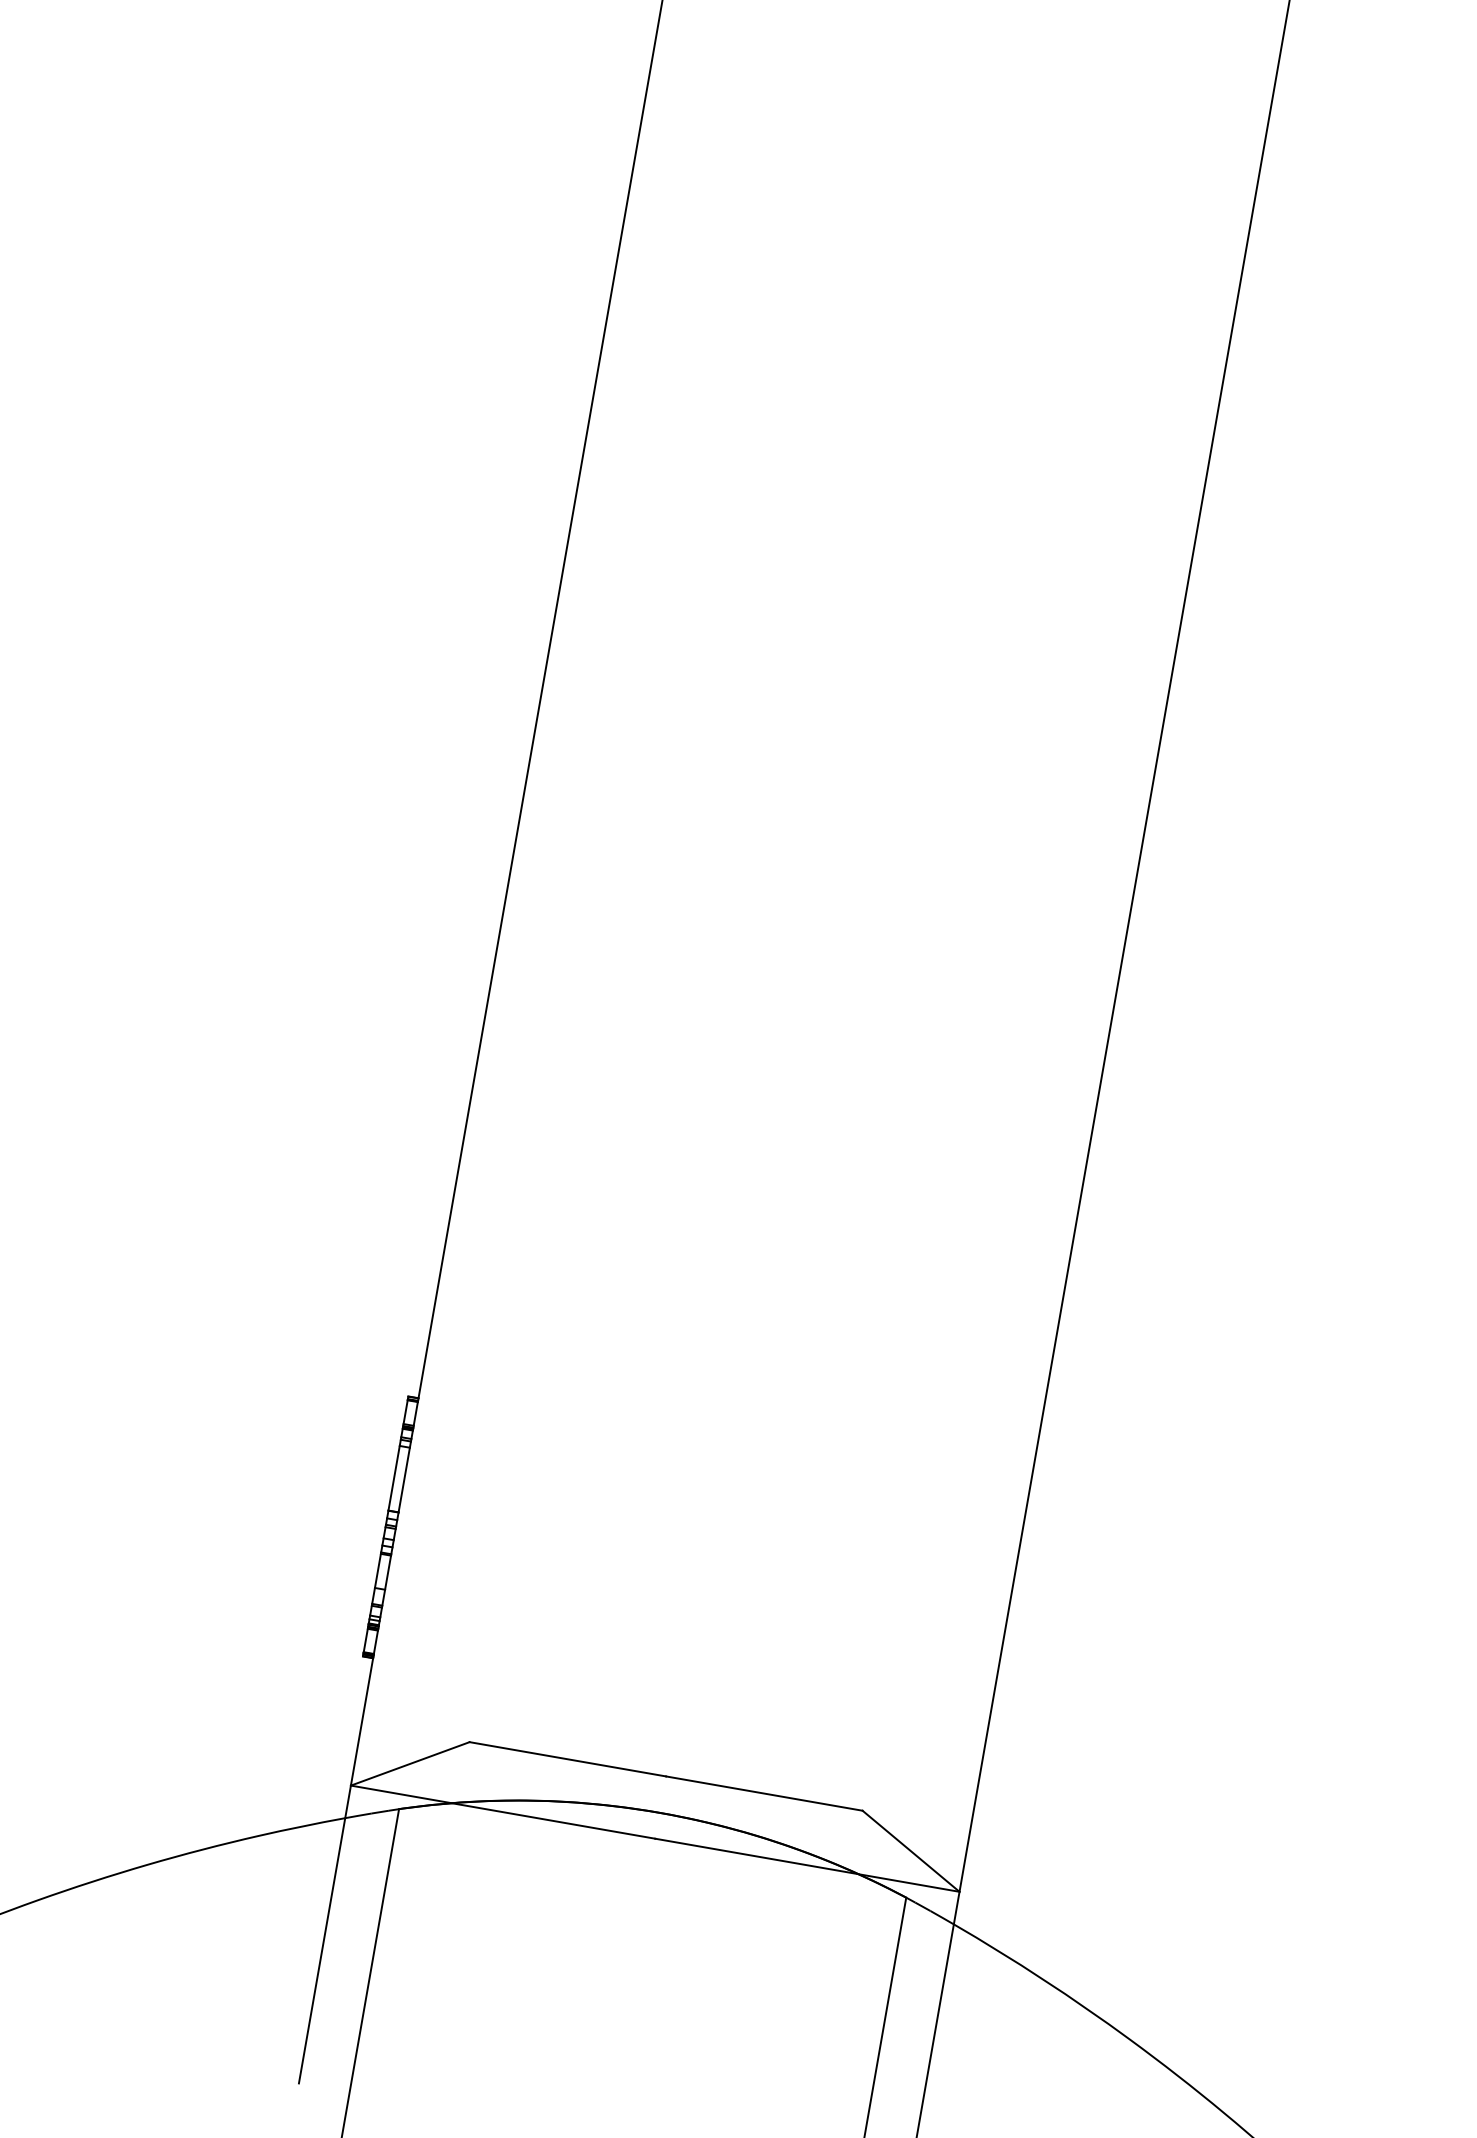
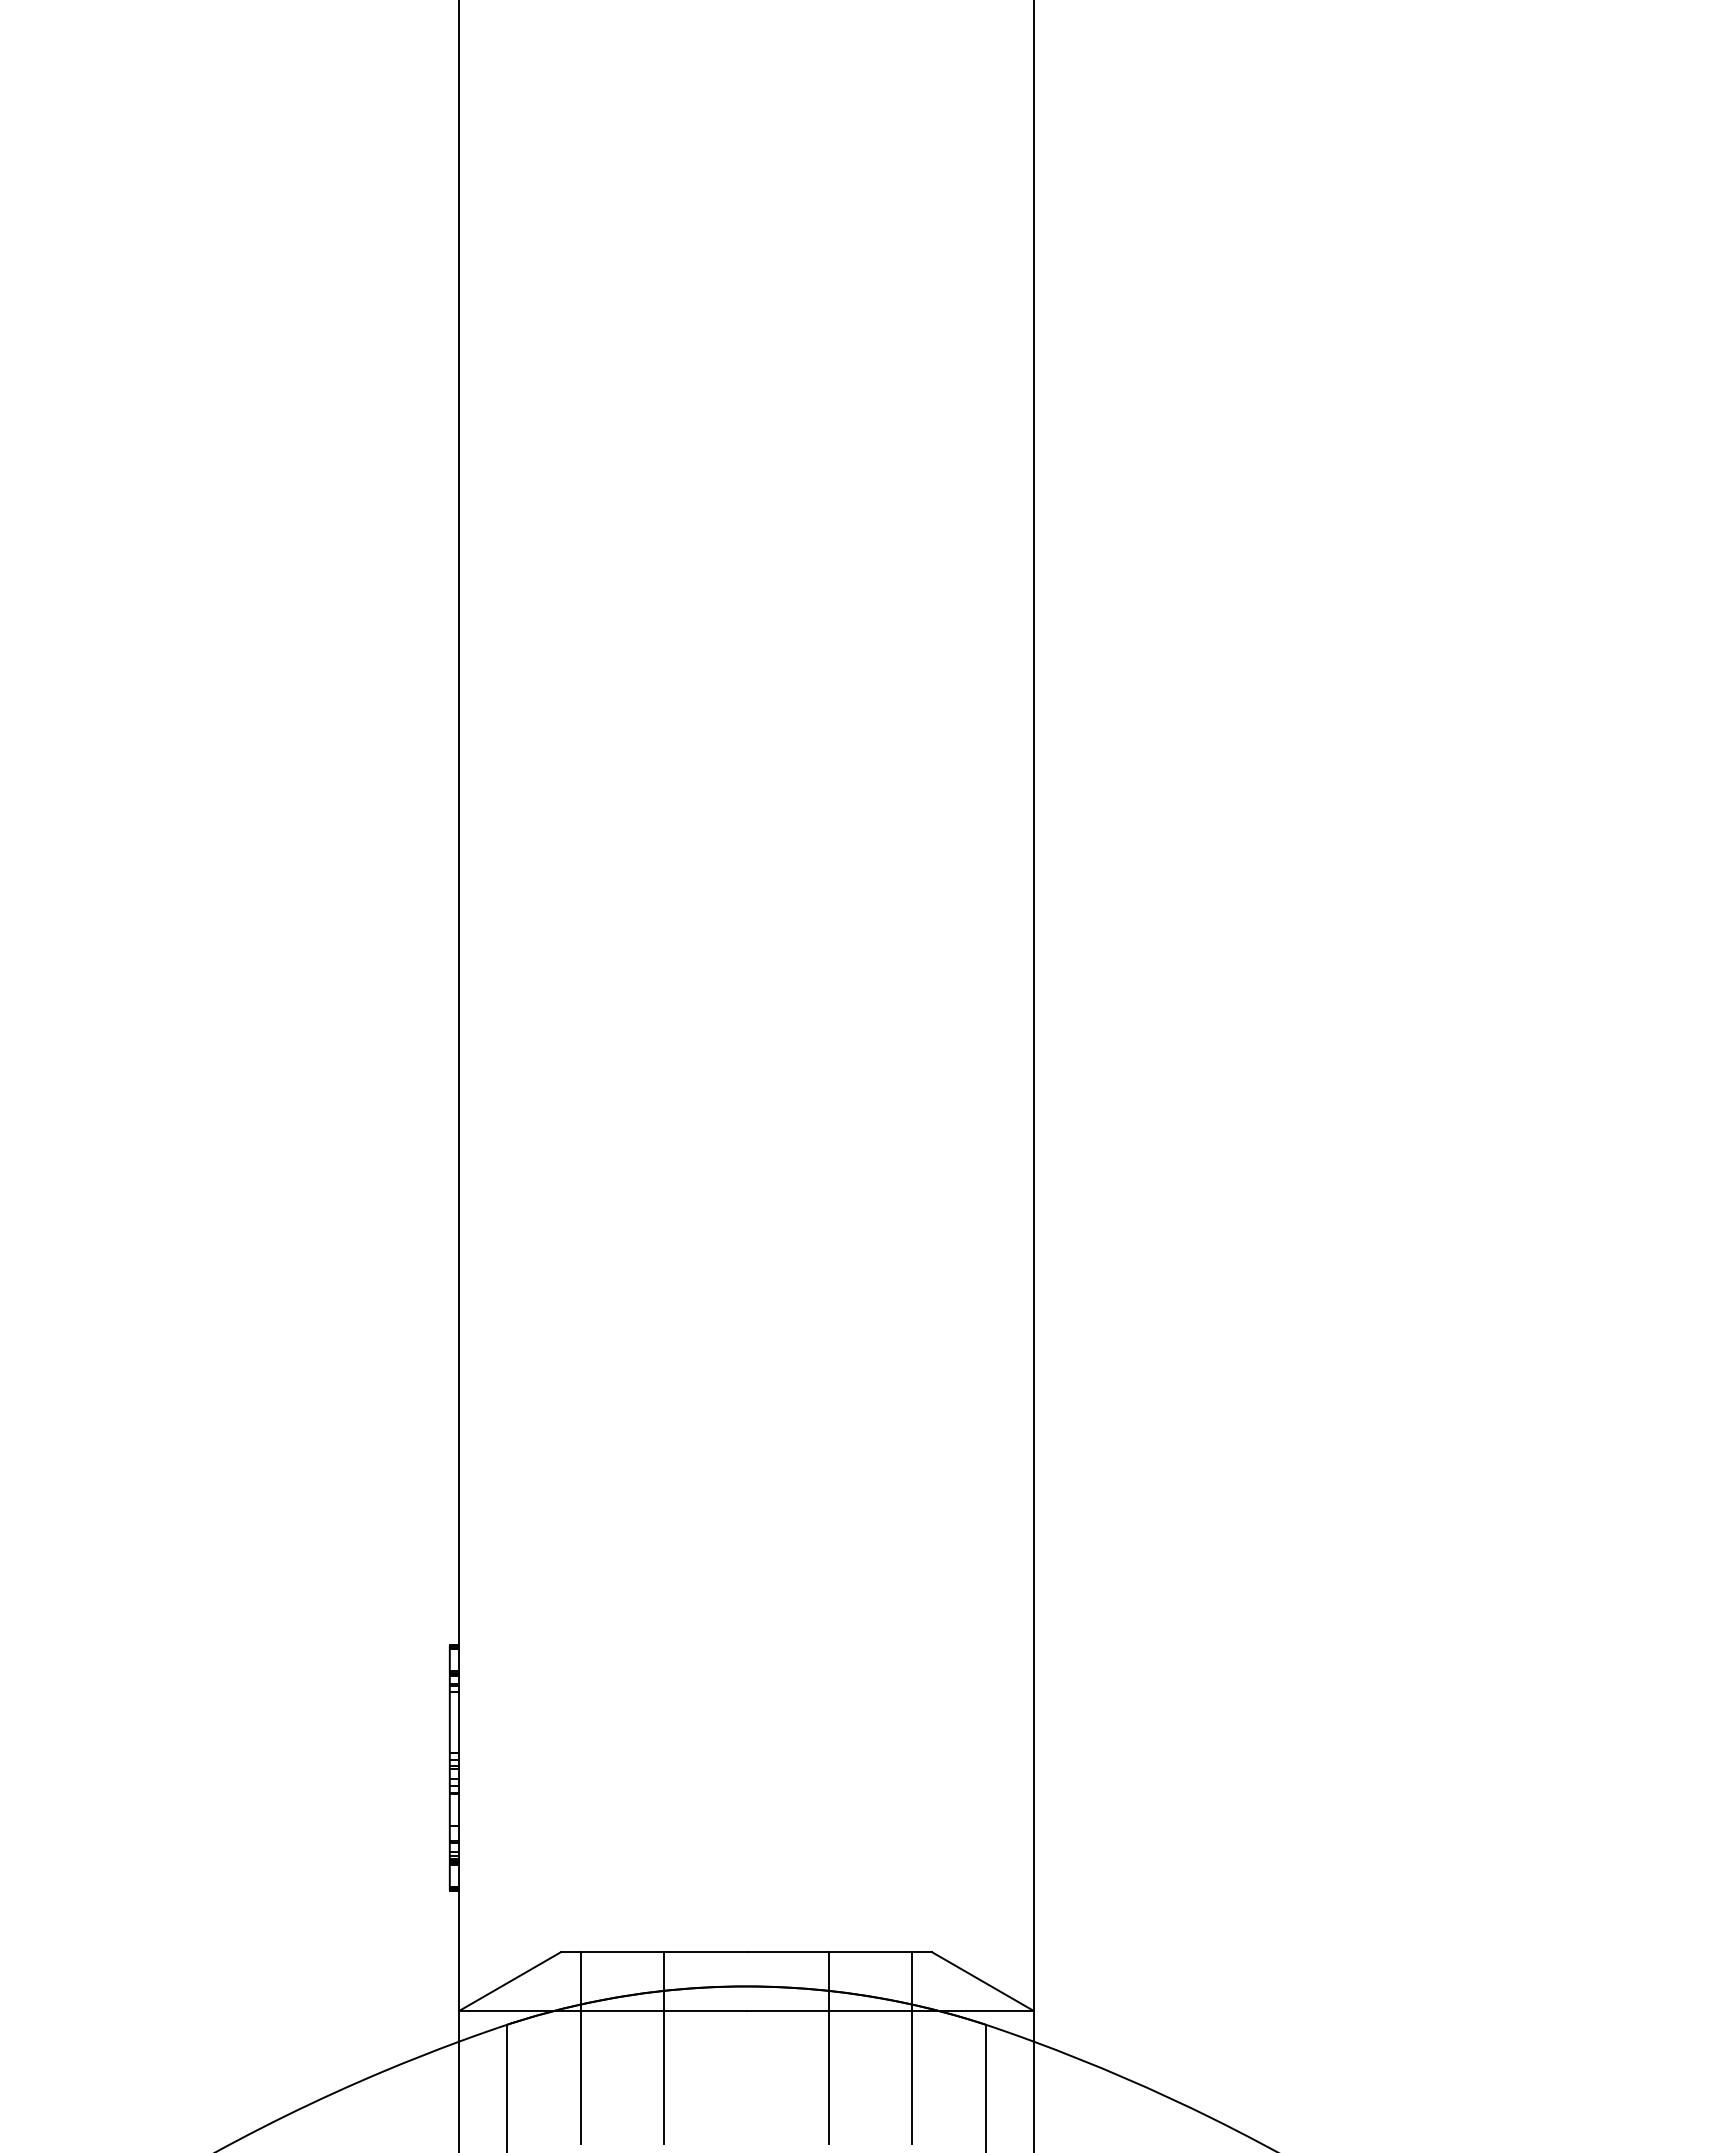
line: (472, 1846) -> (580, 2047), added
line: (560, 1862) -> (663, 2047), added
line: (736, 1892) -> (829, 2047), added
line: (824, 1908) -> (912, 2047), added

